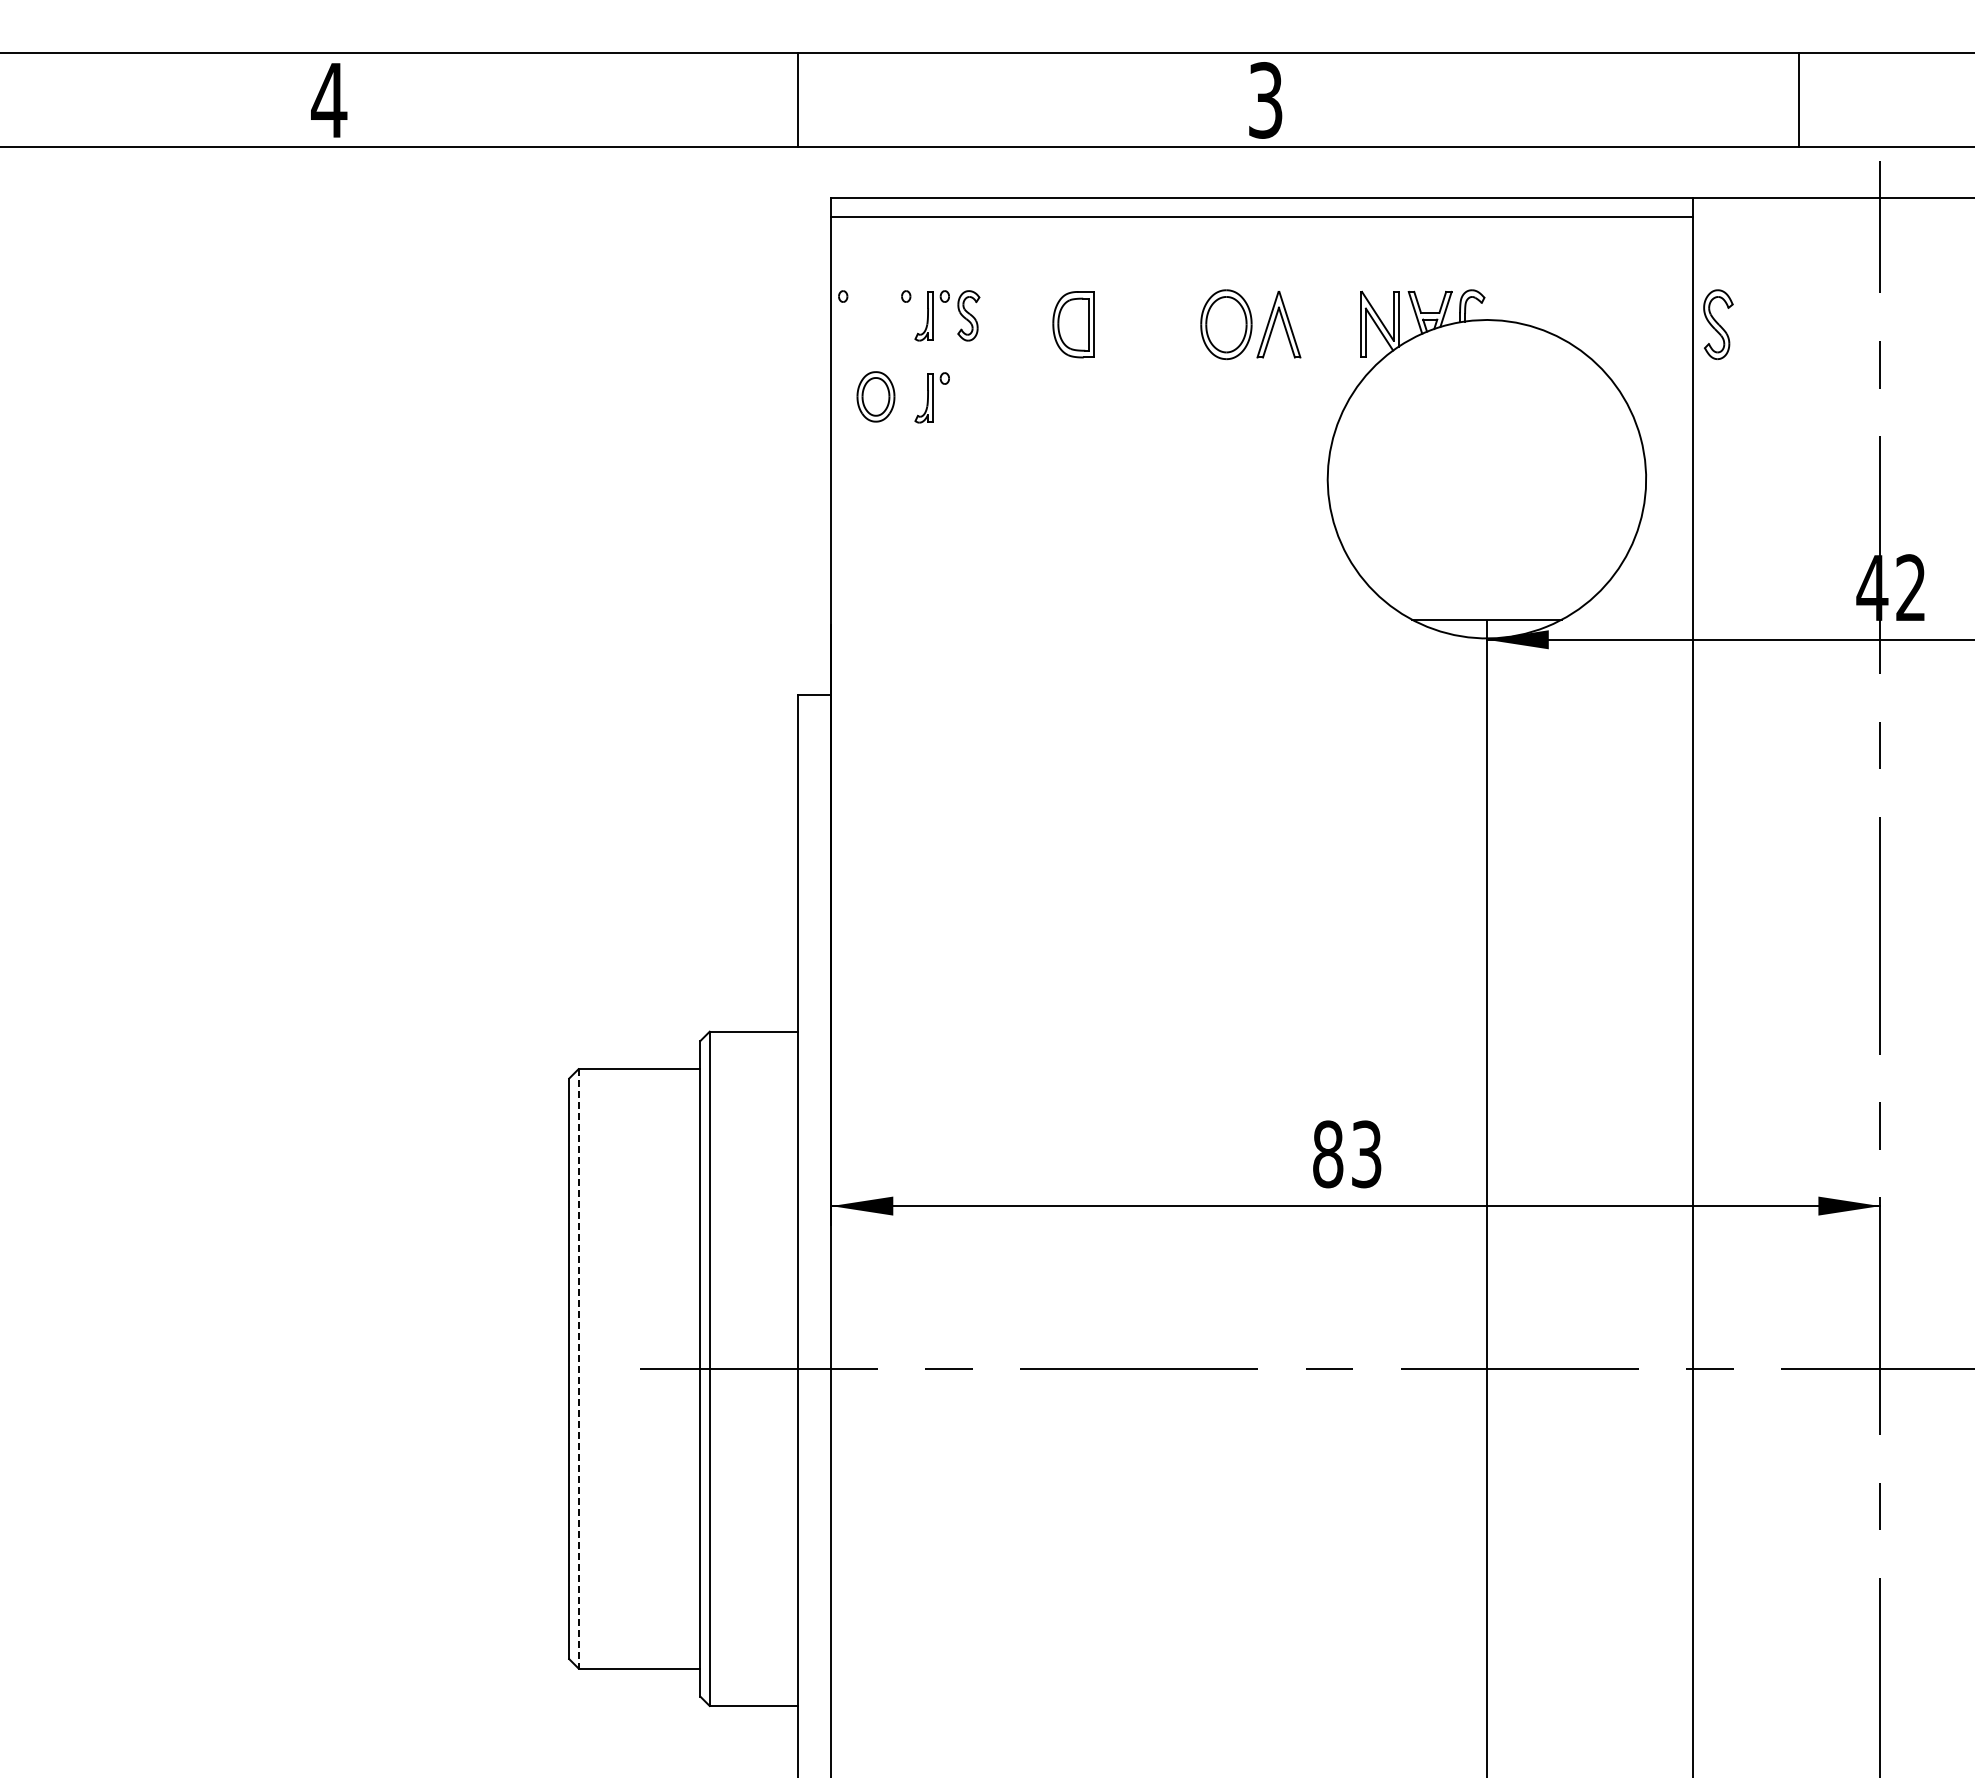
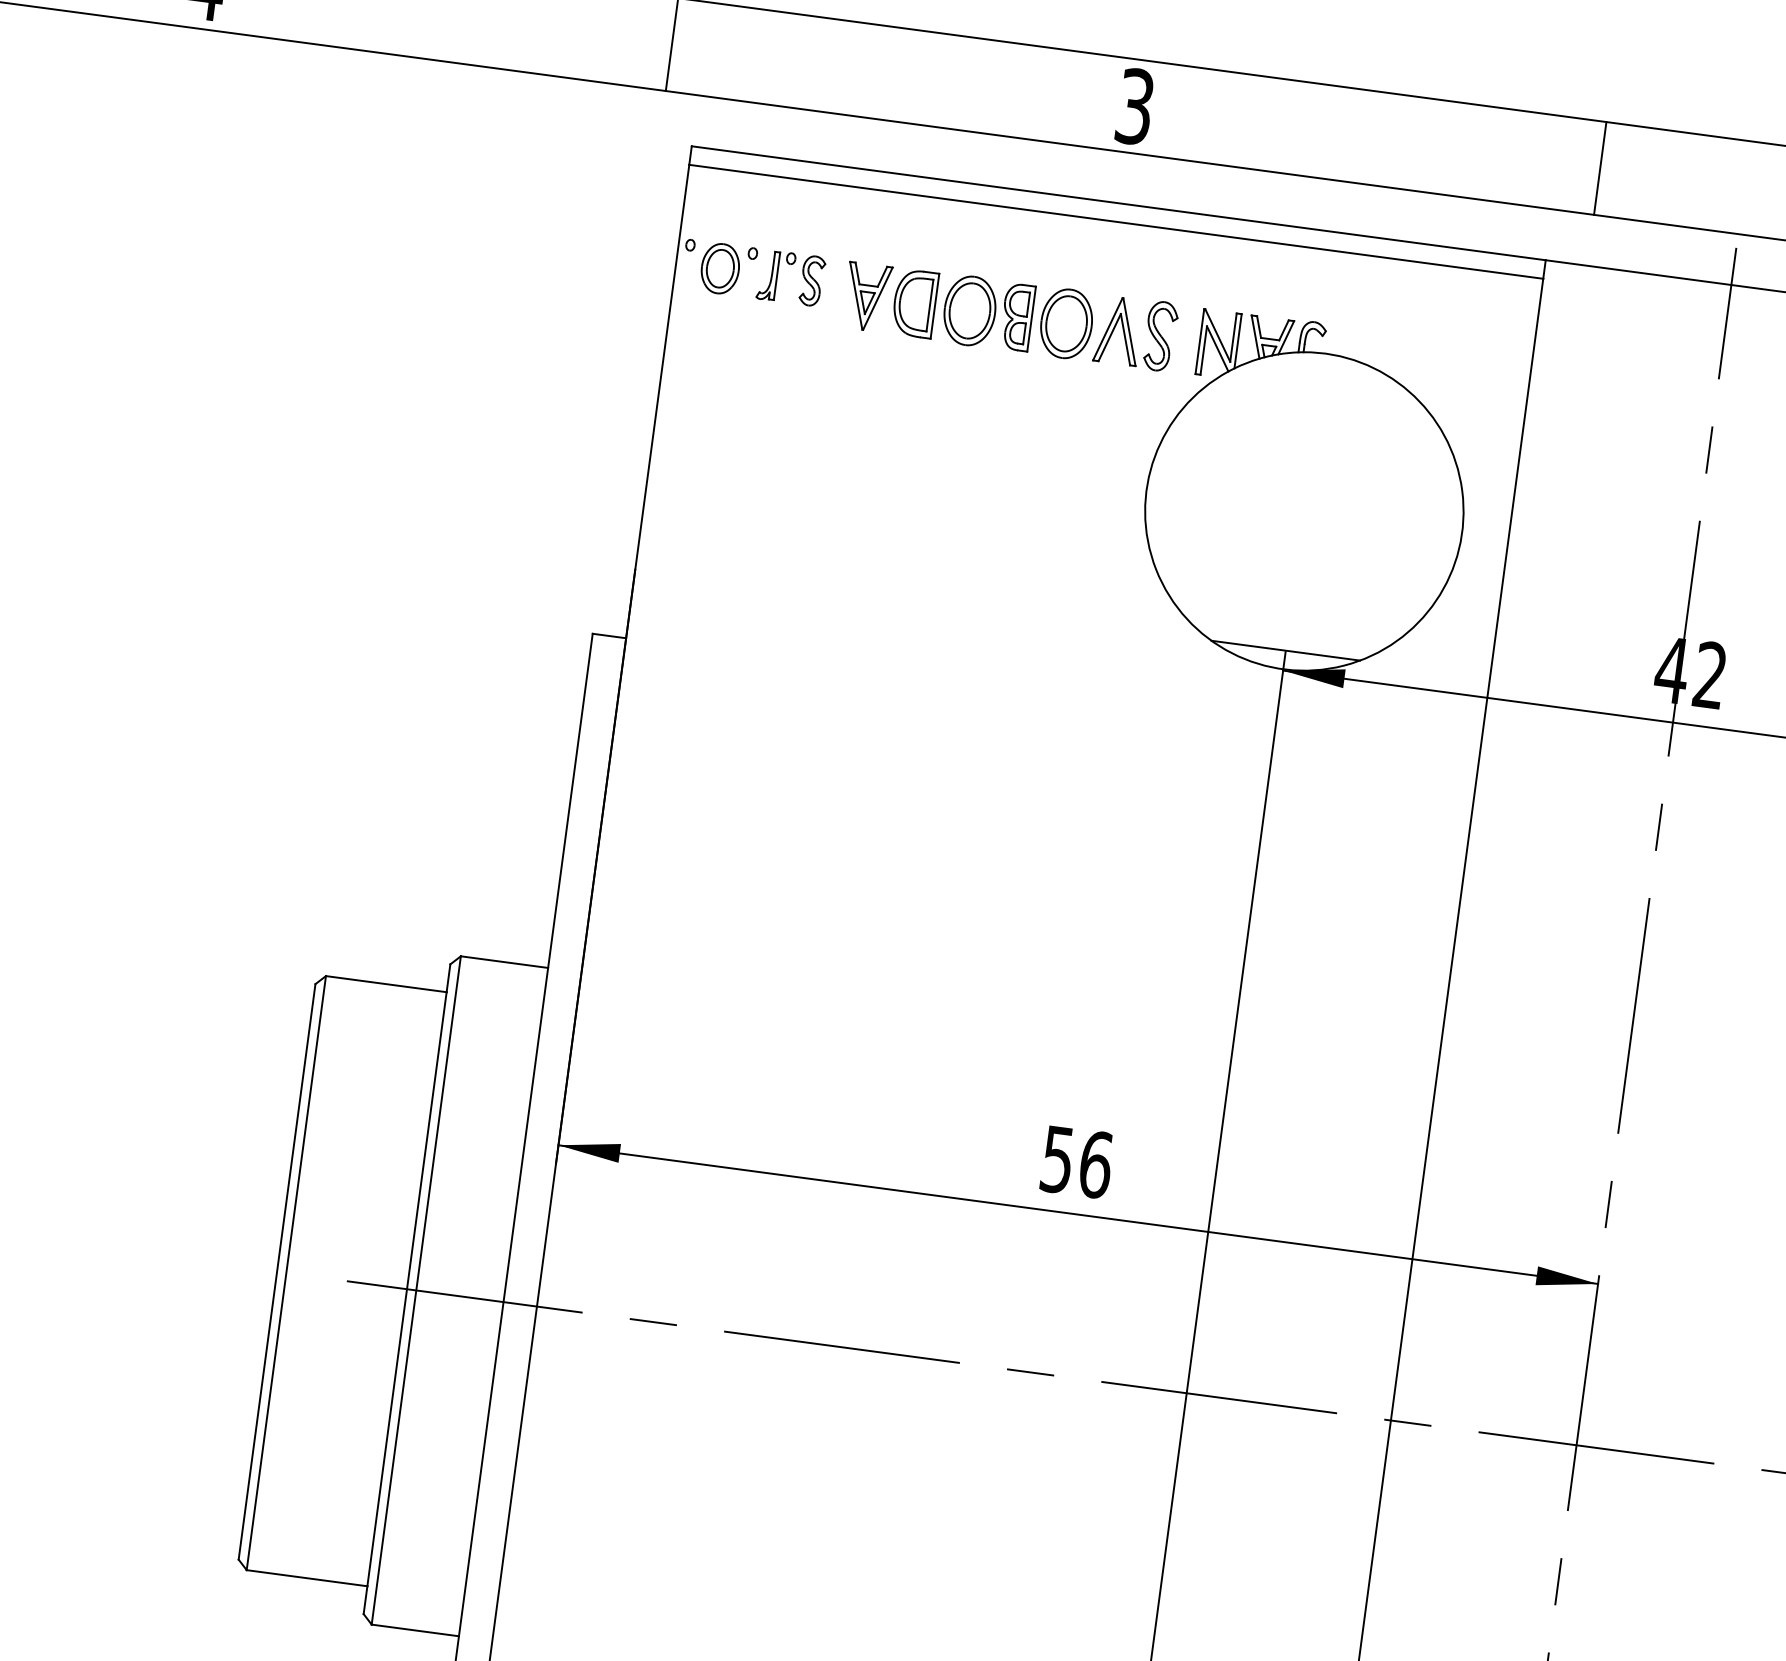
line: (1798, 99) -> (1599, 167), moved
part: (1024, 324) -> (866, 296), added
part: (1146, 324) -> (987, 313), added
part: (1718, 324) -> (1160, 336), moved
part: (875, 396) -> (719, 268), moved
part: (931, 397) -> (764, 356), removed
text: (1347, 1154) -> (1076, 1162), 83 -> 56
line: (578, 1368) -> (286, 1272), dashed -> solid

